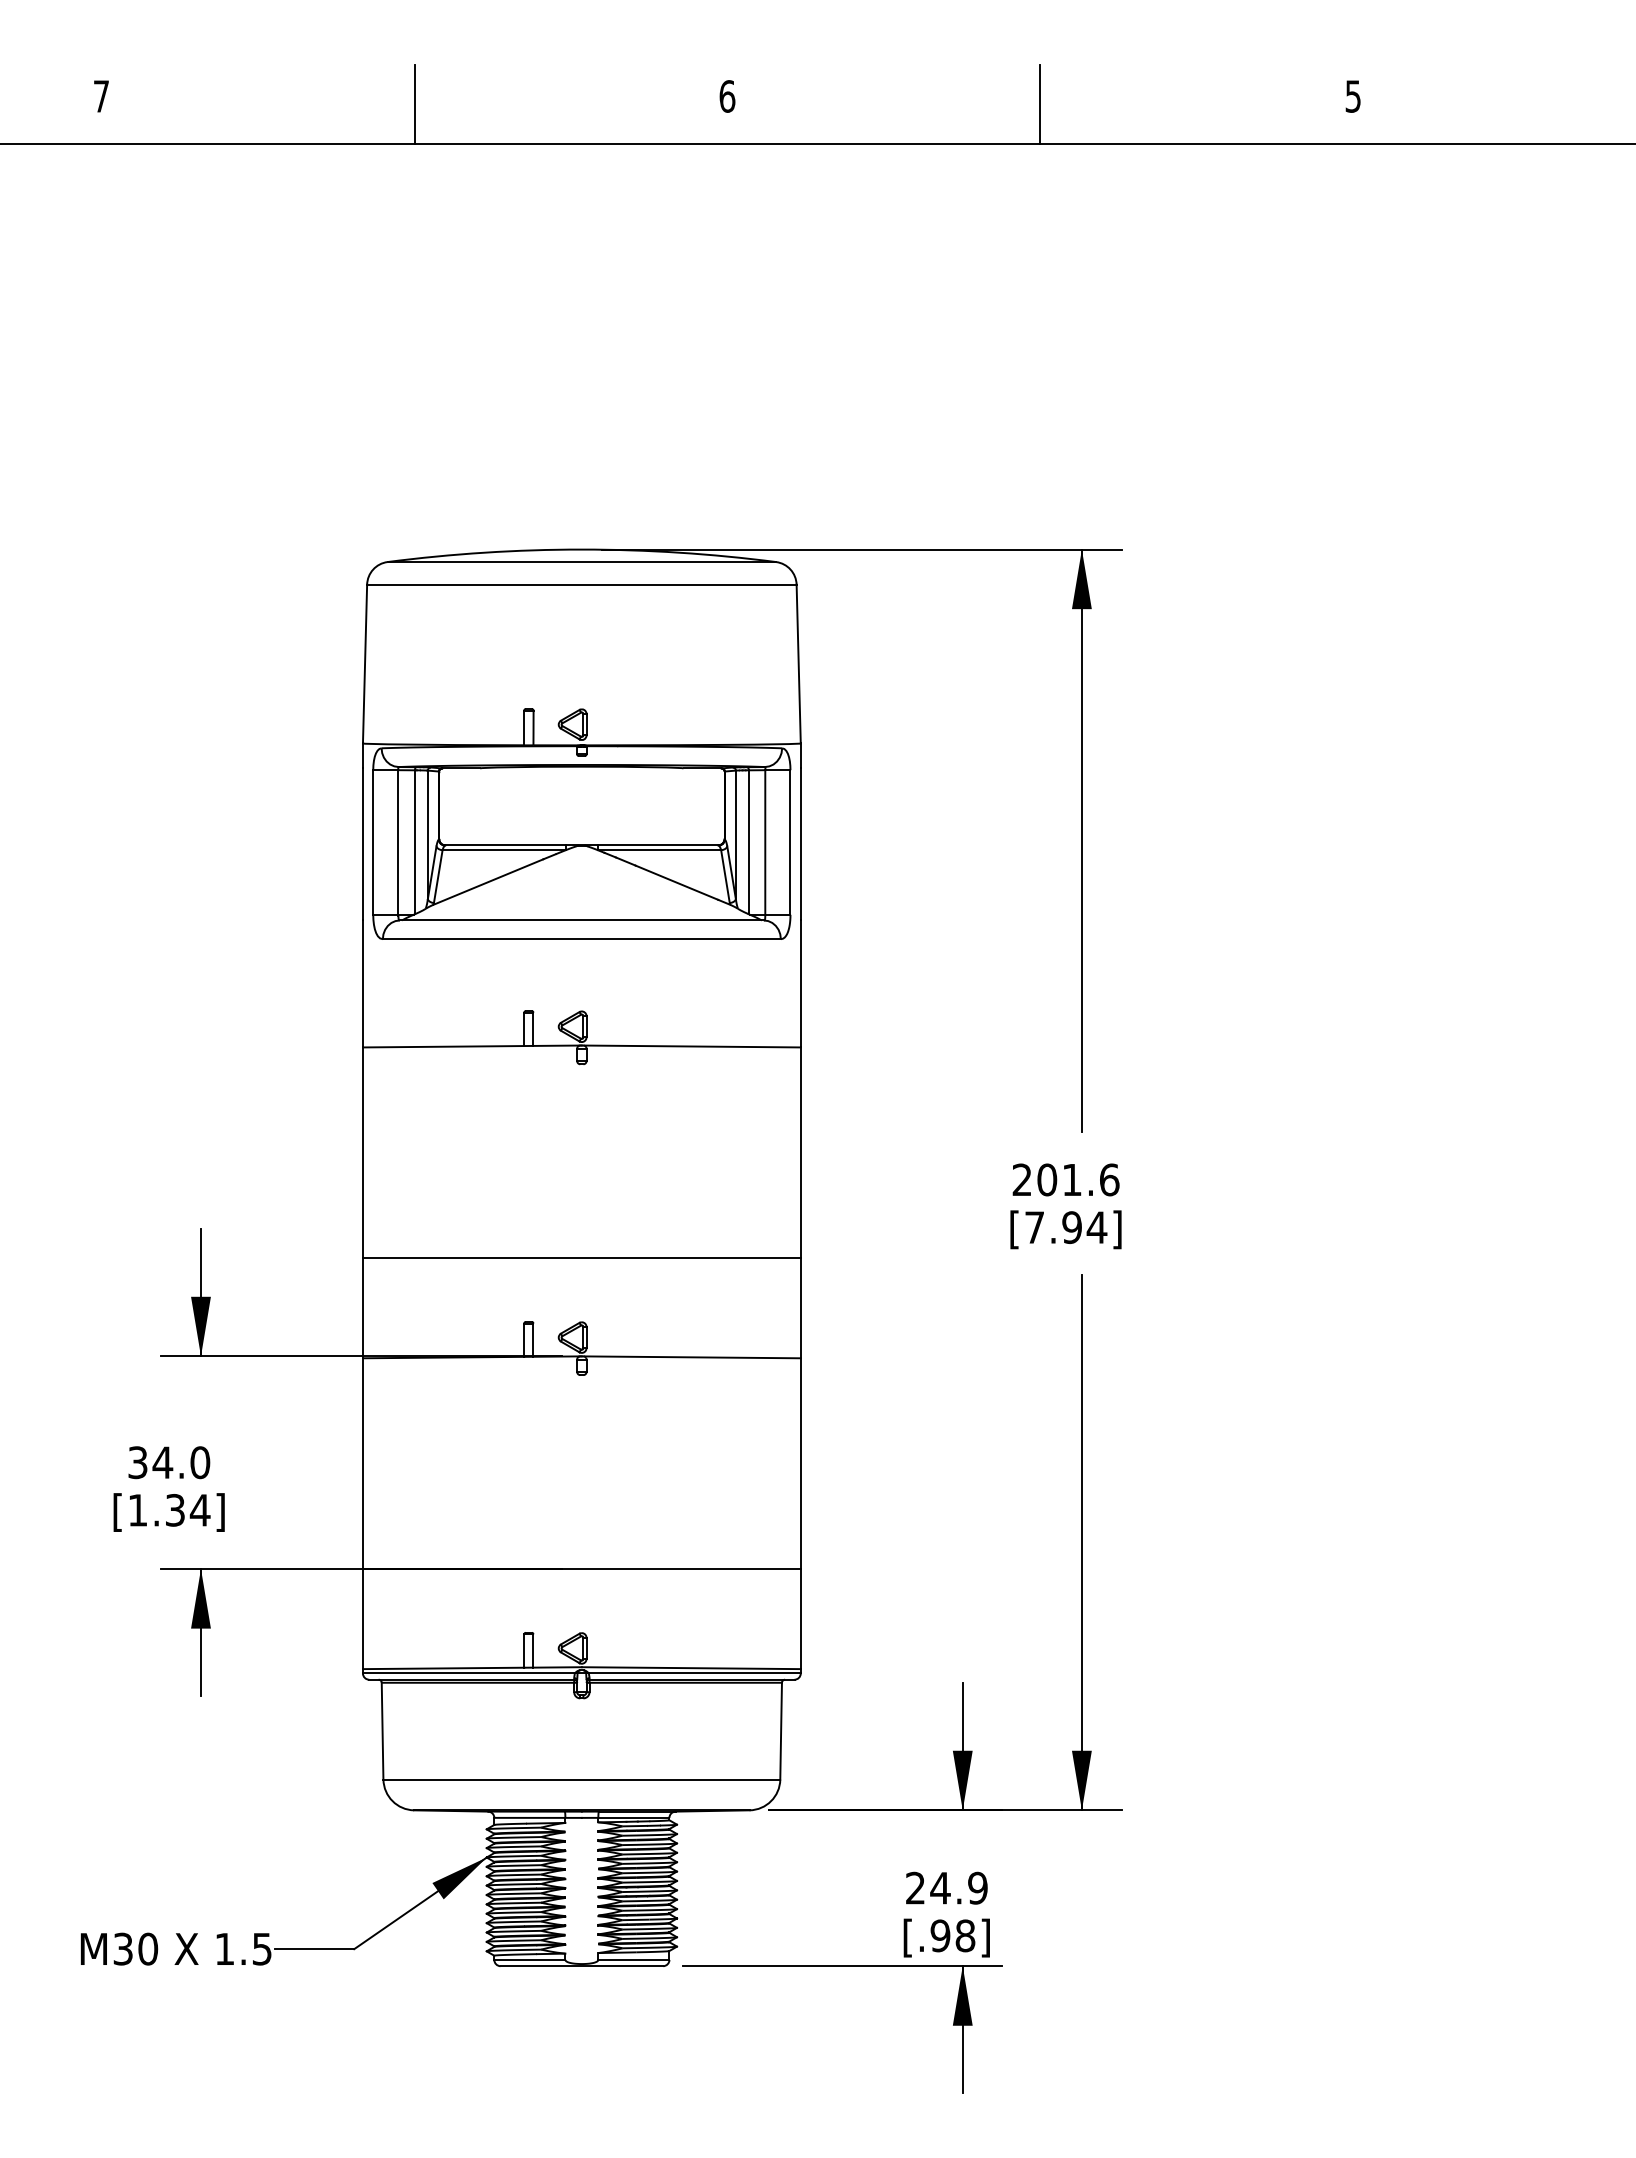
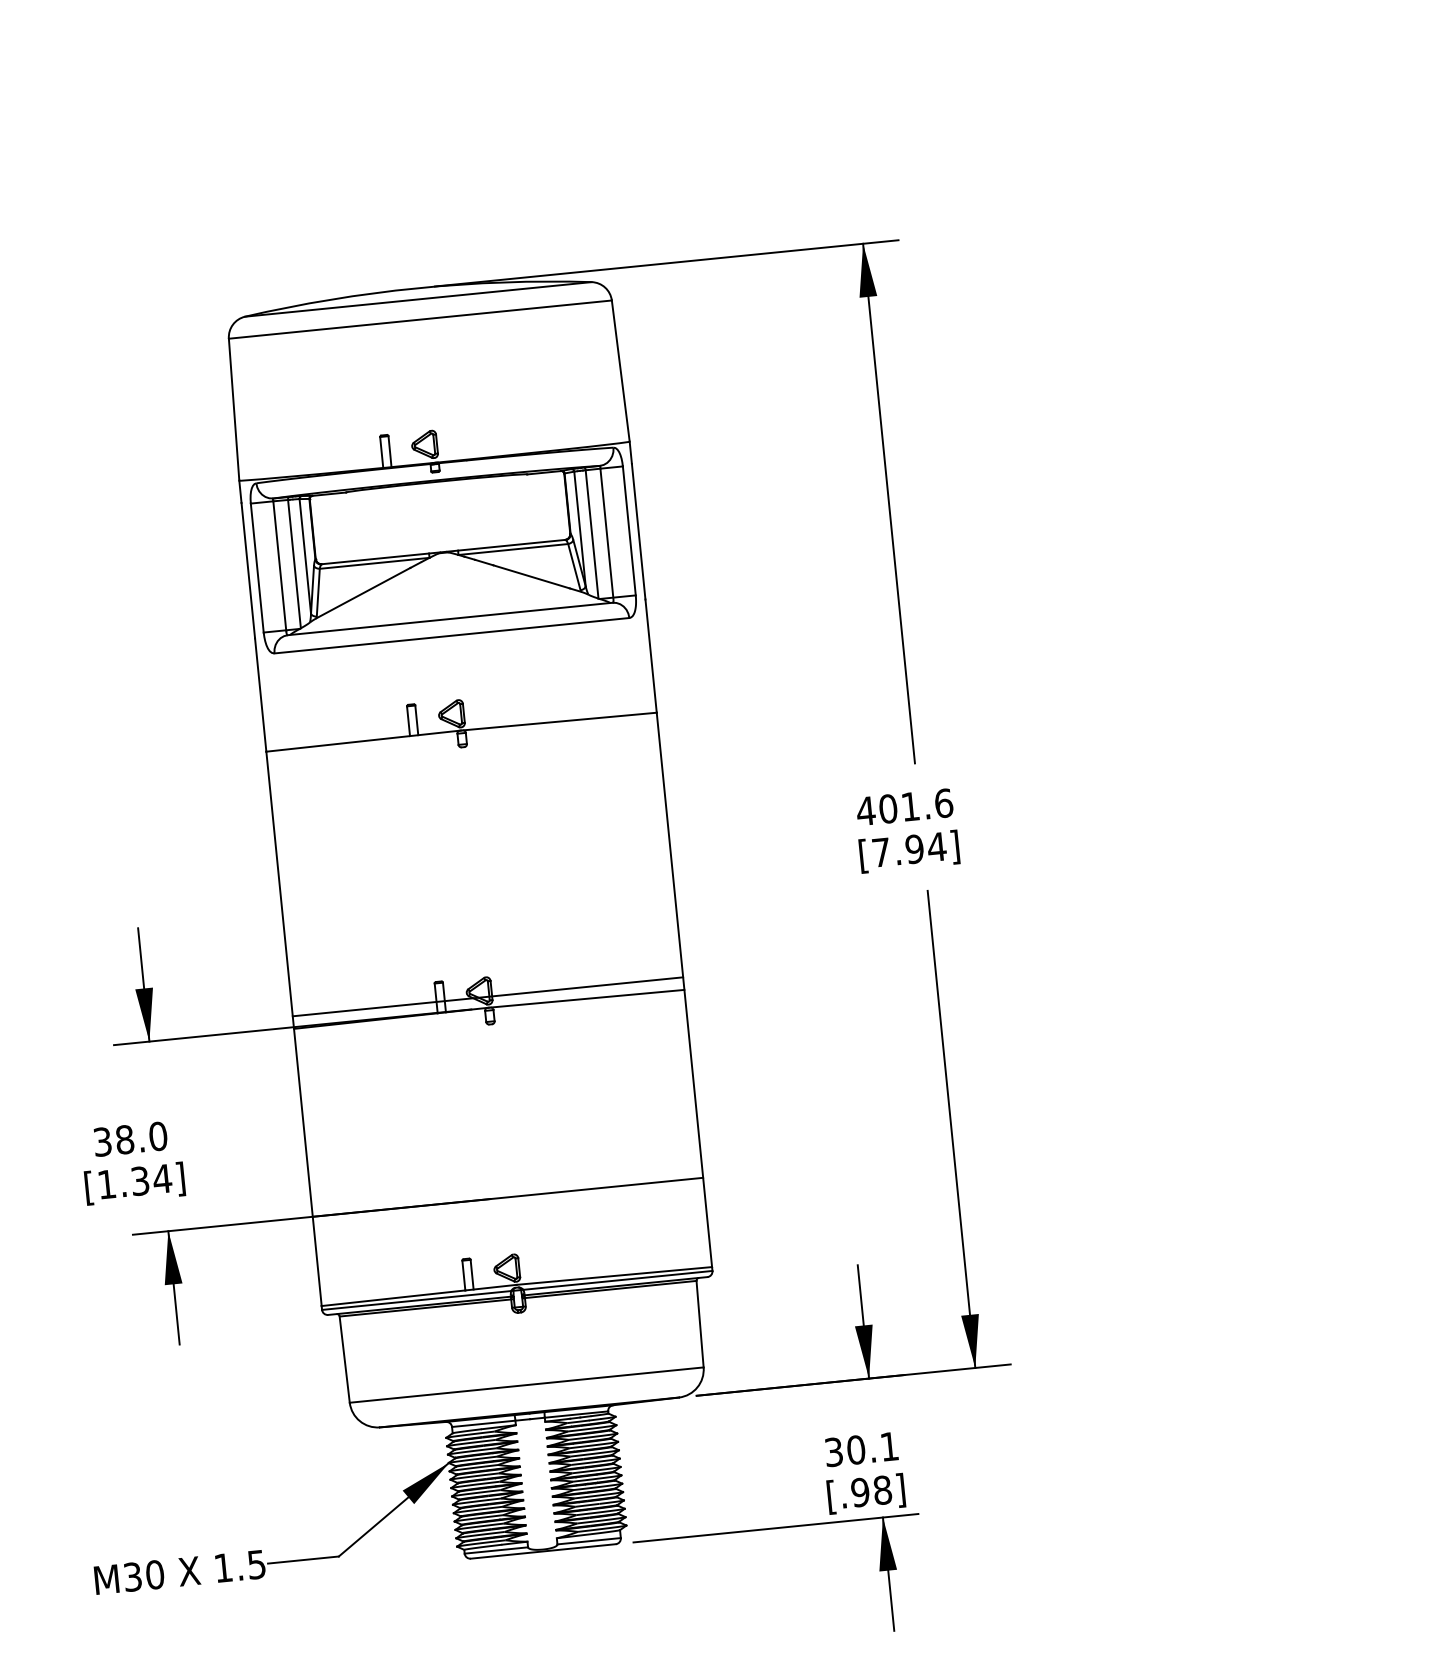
text: (1021, 1179) -> (865, 810), 201.6 -> 401.6
line: (581, 1258) -> (487, 997), moved
text: (162, 1462) -> (124, 1139), 34.0 -> 38.0
text: (946, 1887) -> (861, 1448), 24.9 -> 30.1

